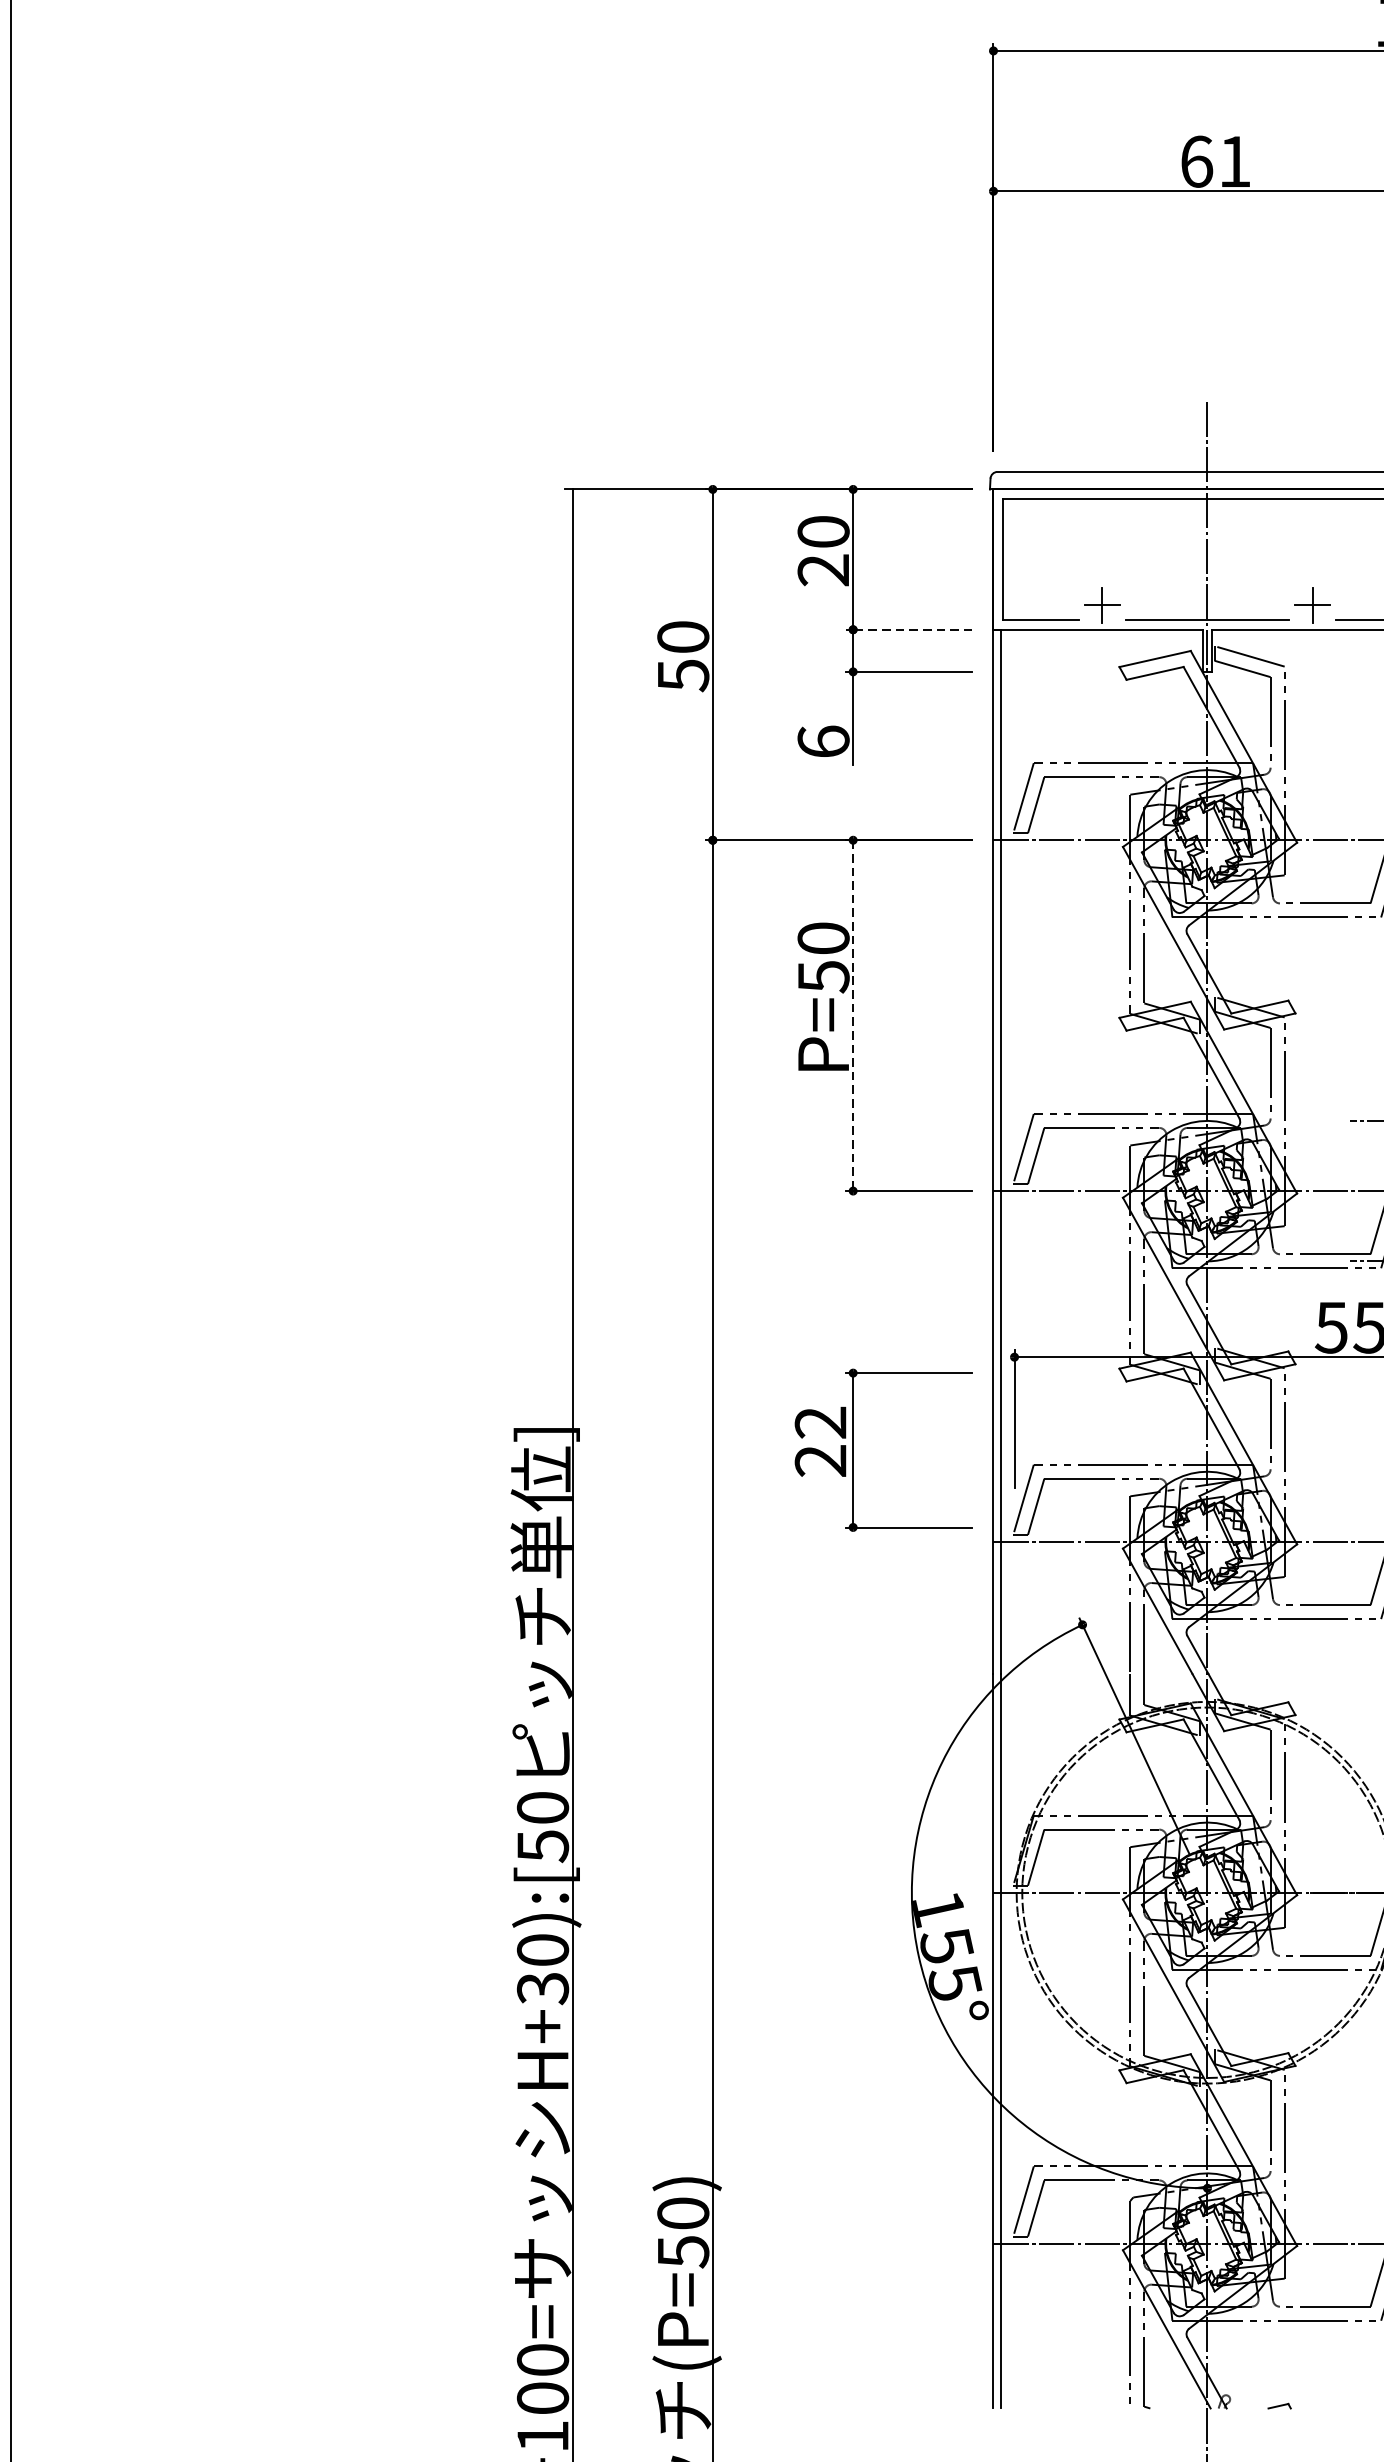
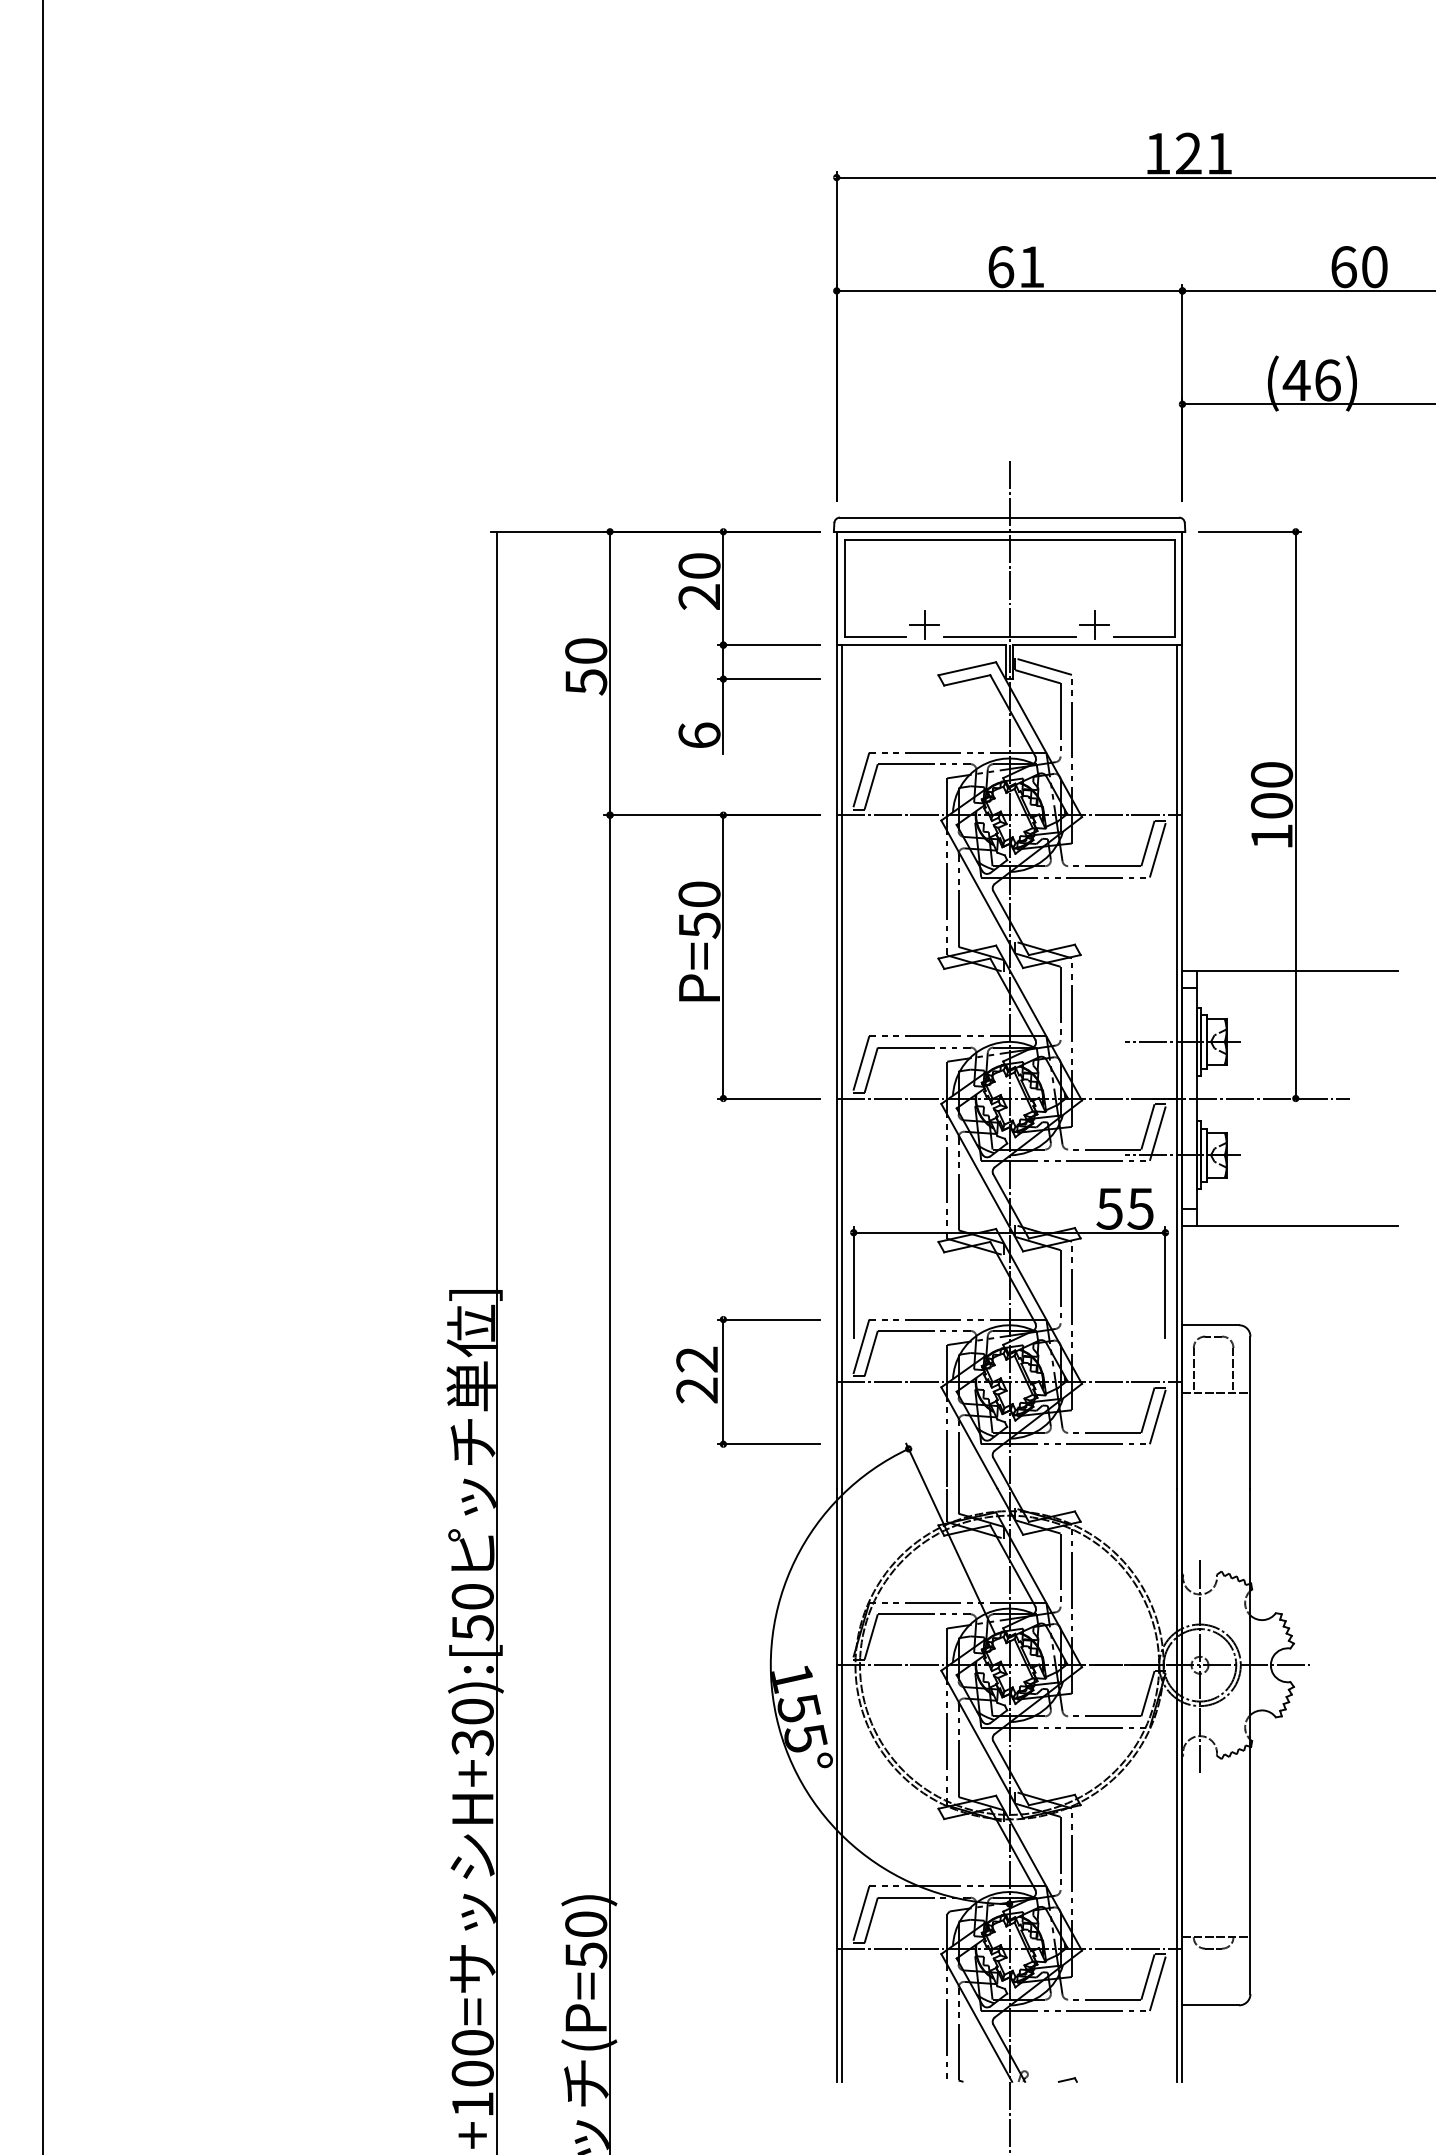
line: (909, 630) -> (768, 645), dashed -> solid
line: (853, 1015) -> (723, 956), dashed -> solid
part: (853, 1449) -> (723, 1381), moved

